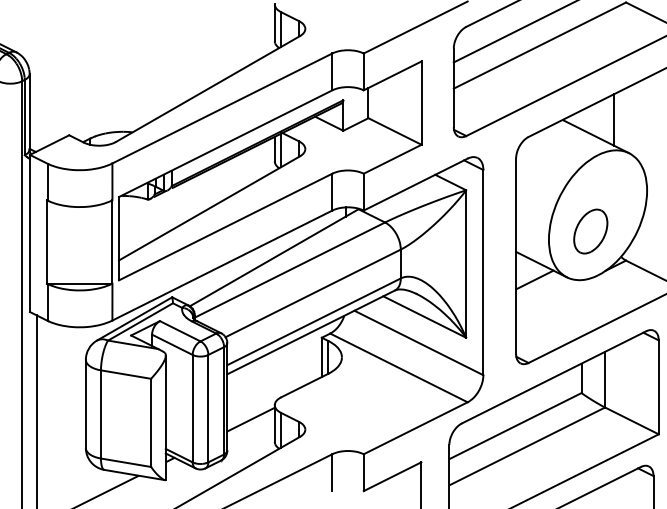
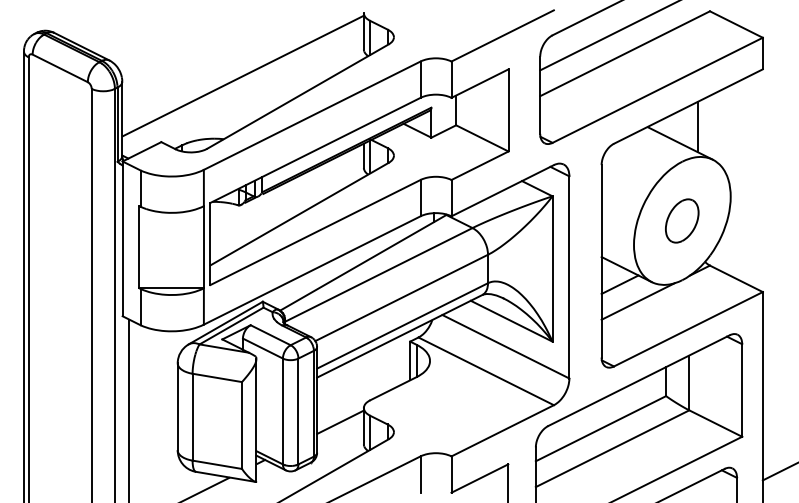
line: (151, 67) -> (242, 75), added
part: (591, 231) -> (682, 220), moved
line: (552, 297) -> (637, 301), added

